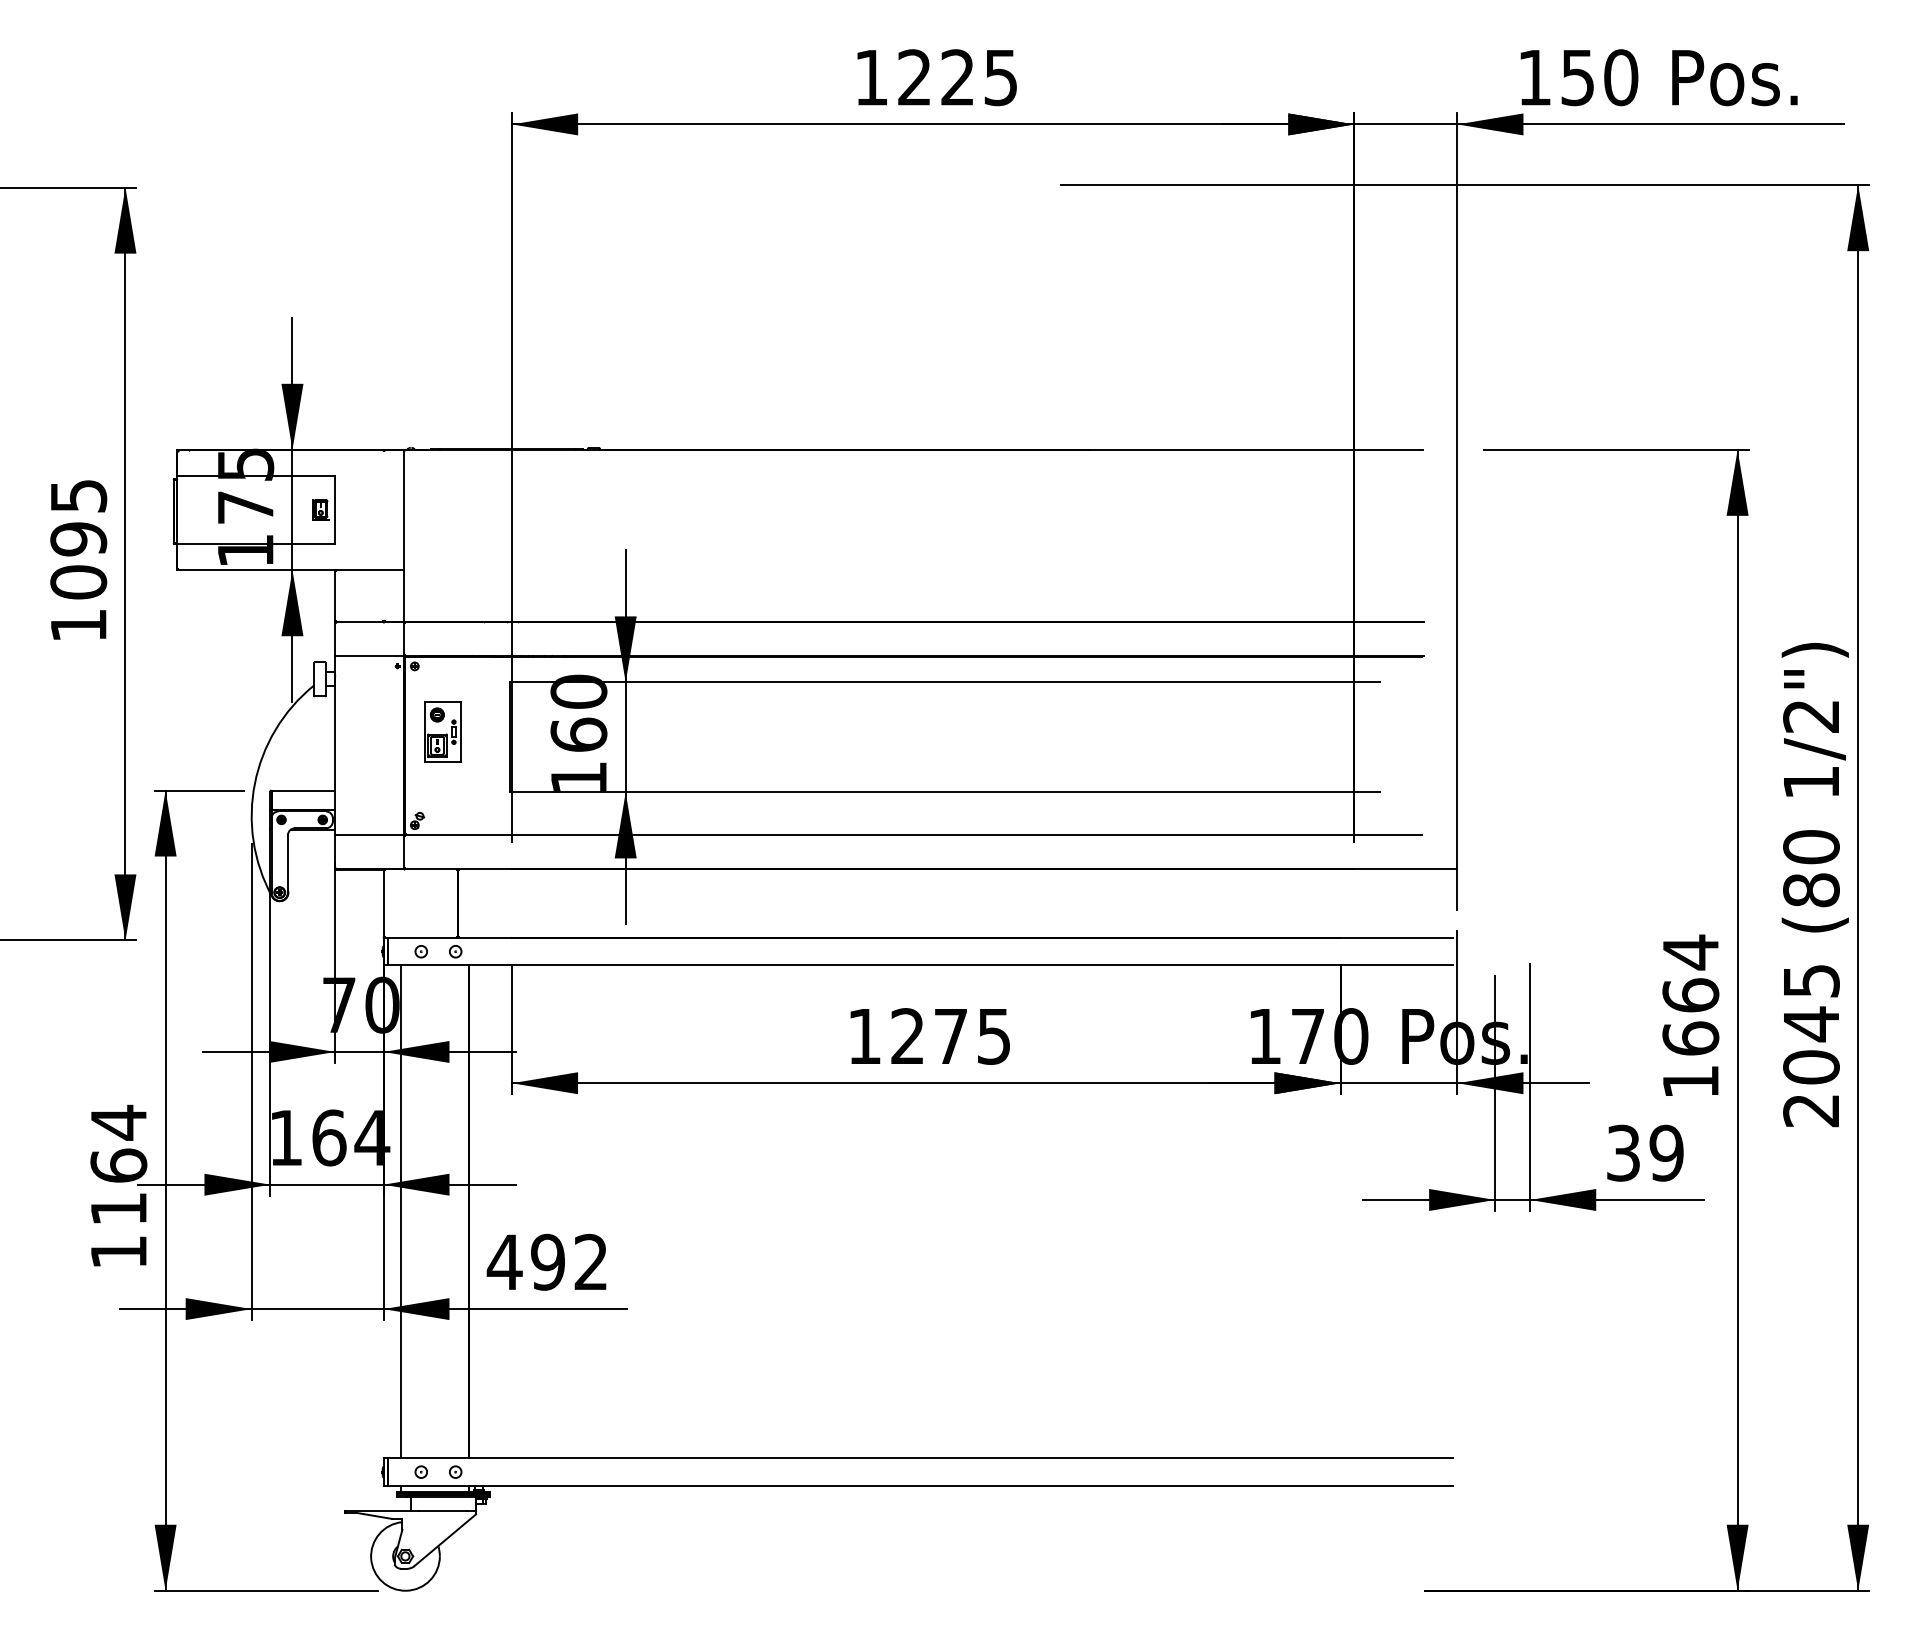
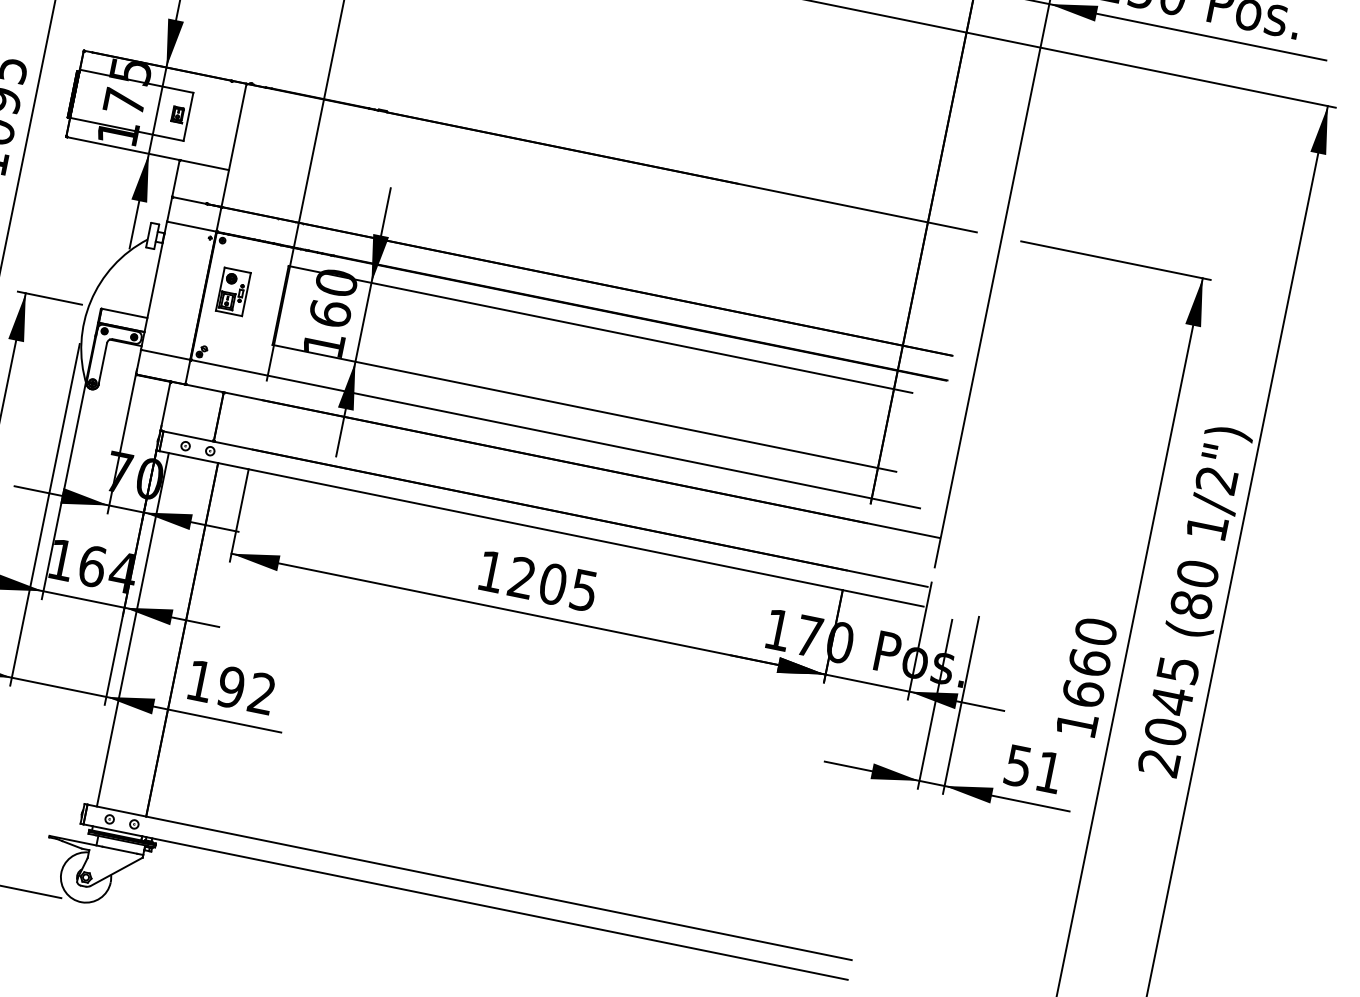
text: (1690, 952) -> (1095, 631), 1664 -> 1660
text: (951, 1036) -> (553, 584), 1275 -> 1205
text: (1645, 1152) -> (1034, 768), 39 -> 51
text: (504, 1261) -> (200, 680), 492 -> 192

